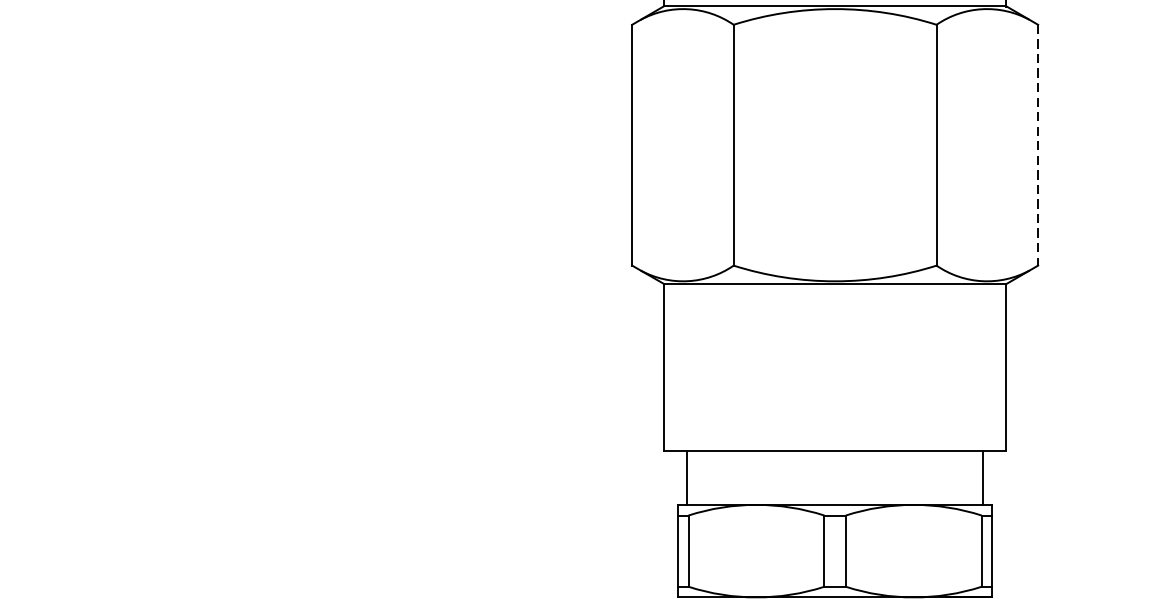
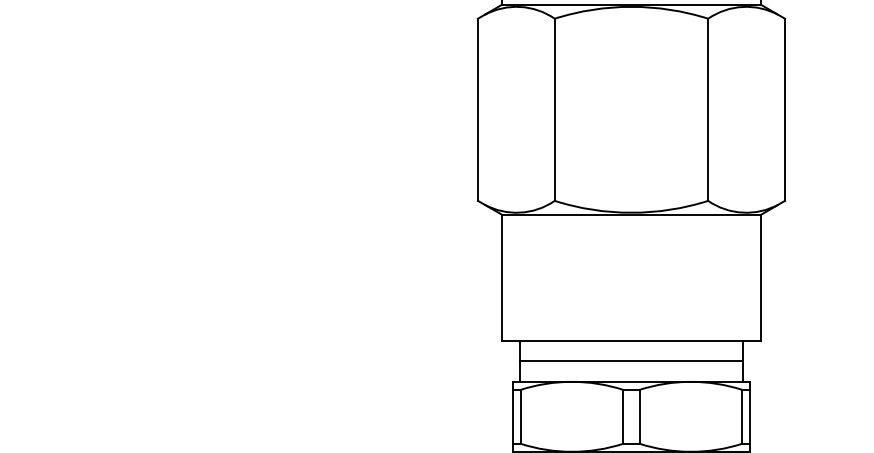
line: (1038, 146) -> (785, 110), dashed -> solid
line: (835, 476) -> (631, 360), added

